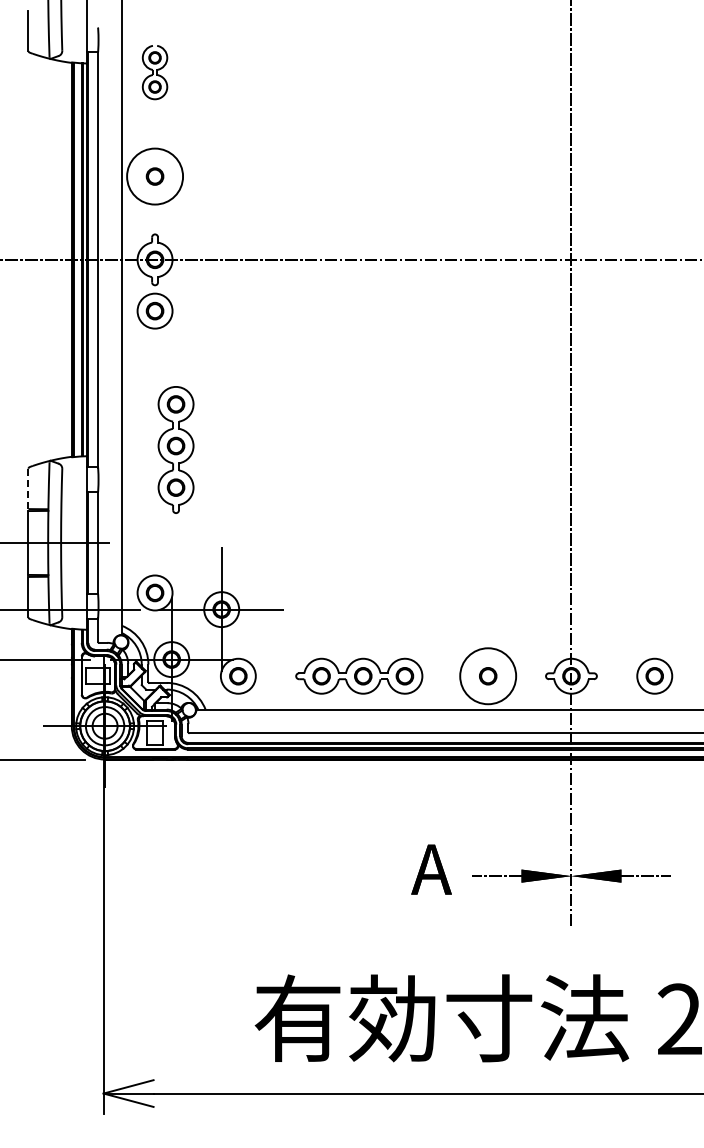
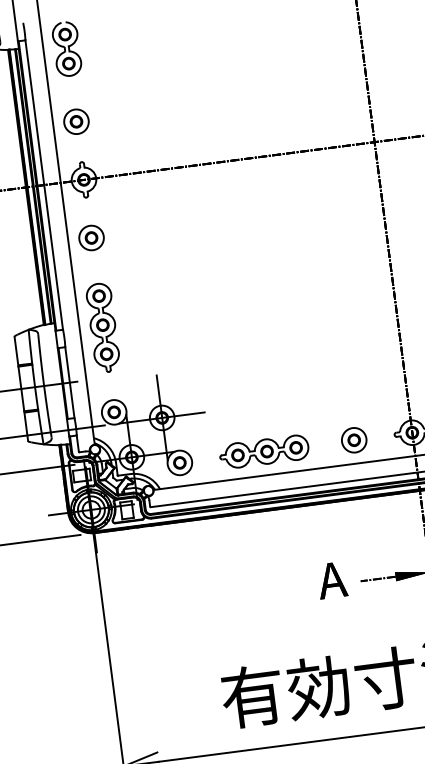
part: (154, 72) -> (66, 49), size x1.43
circle: (154, 176) -> (76, 121), size x0.62
part: (154, 310) -> (91, 237), moved
part: (175, 449) -> (102, 327), moved
line: (28, 488) -> (16, 350), dashed -> solid
circle: (487, 675) -> (353, 439), size x0.62

